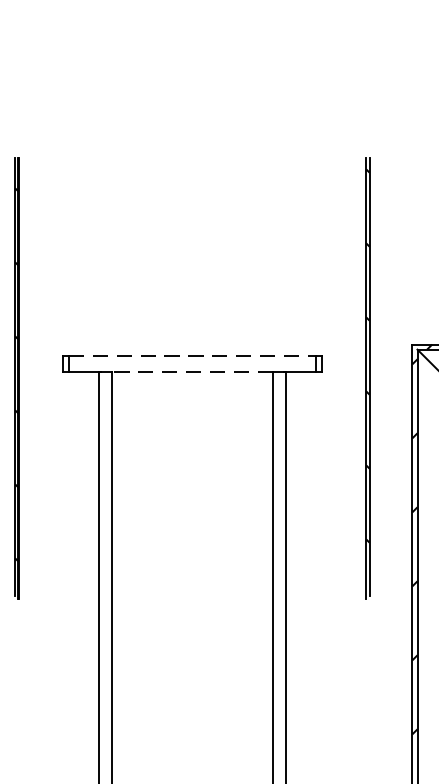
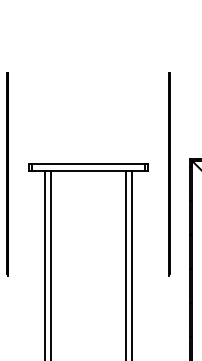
line: (192, 355) -> (88, 163), dashed -> solid
line: (192, 372) -> (88, 171), dashed -> solid

